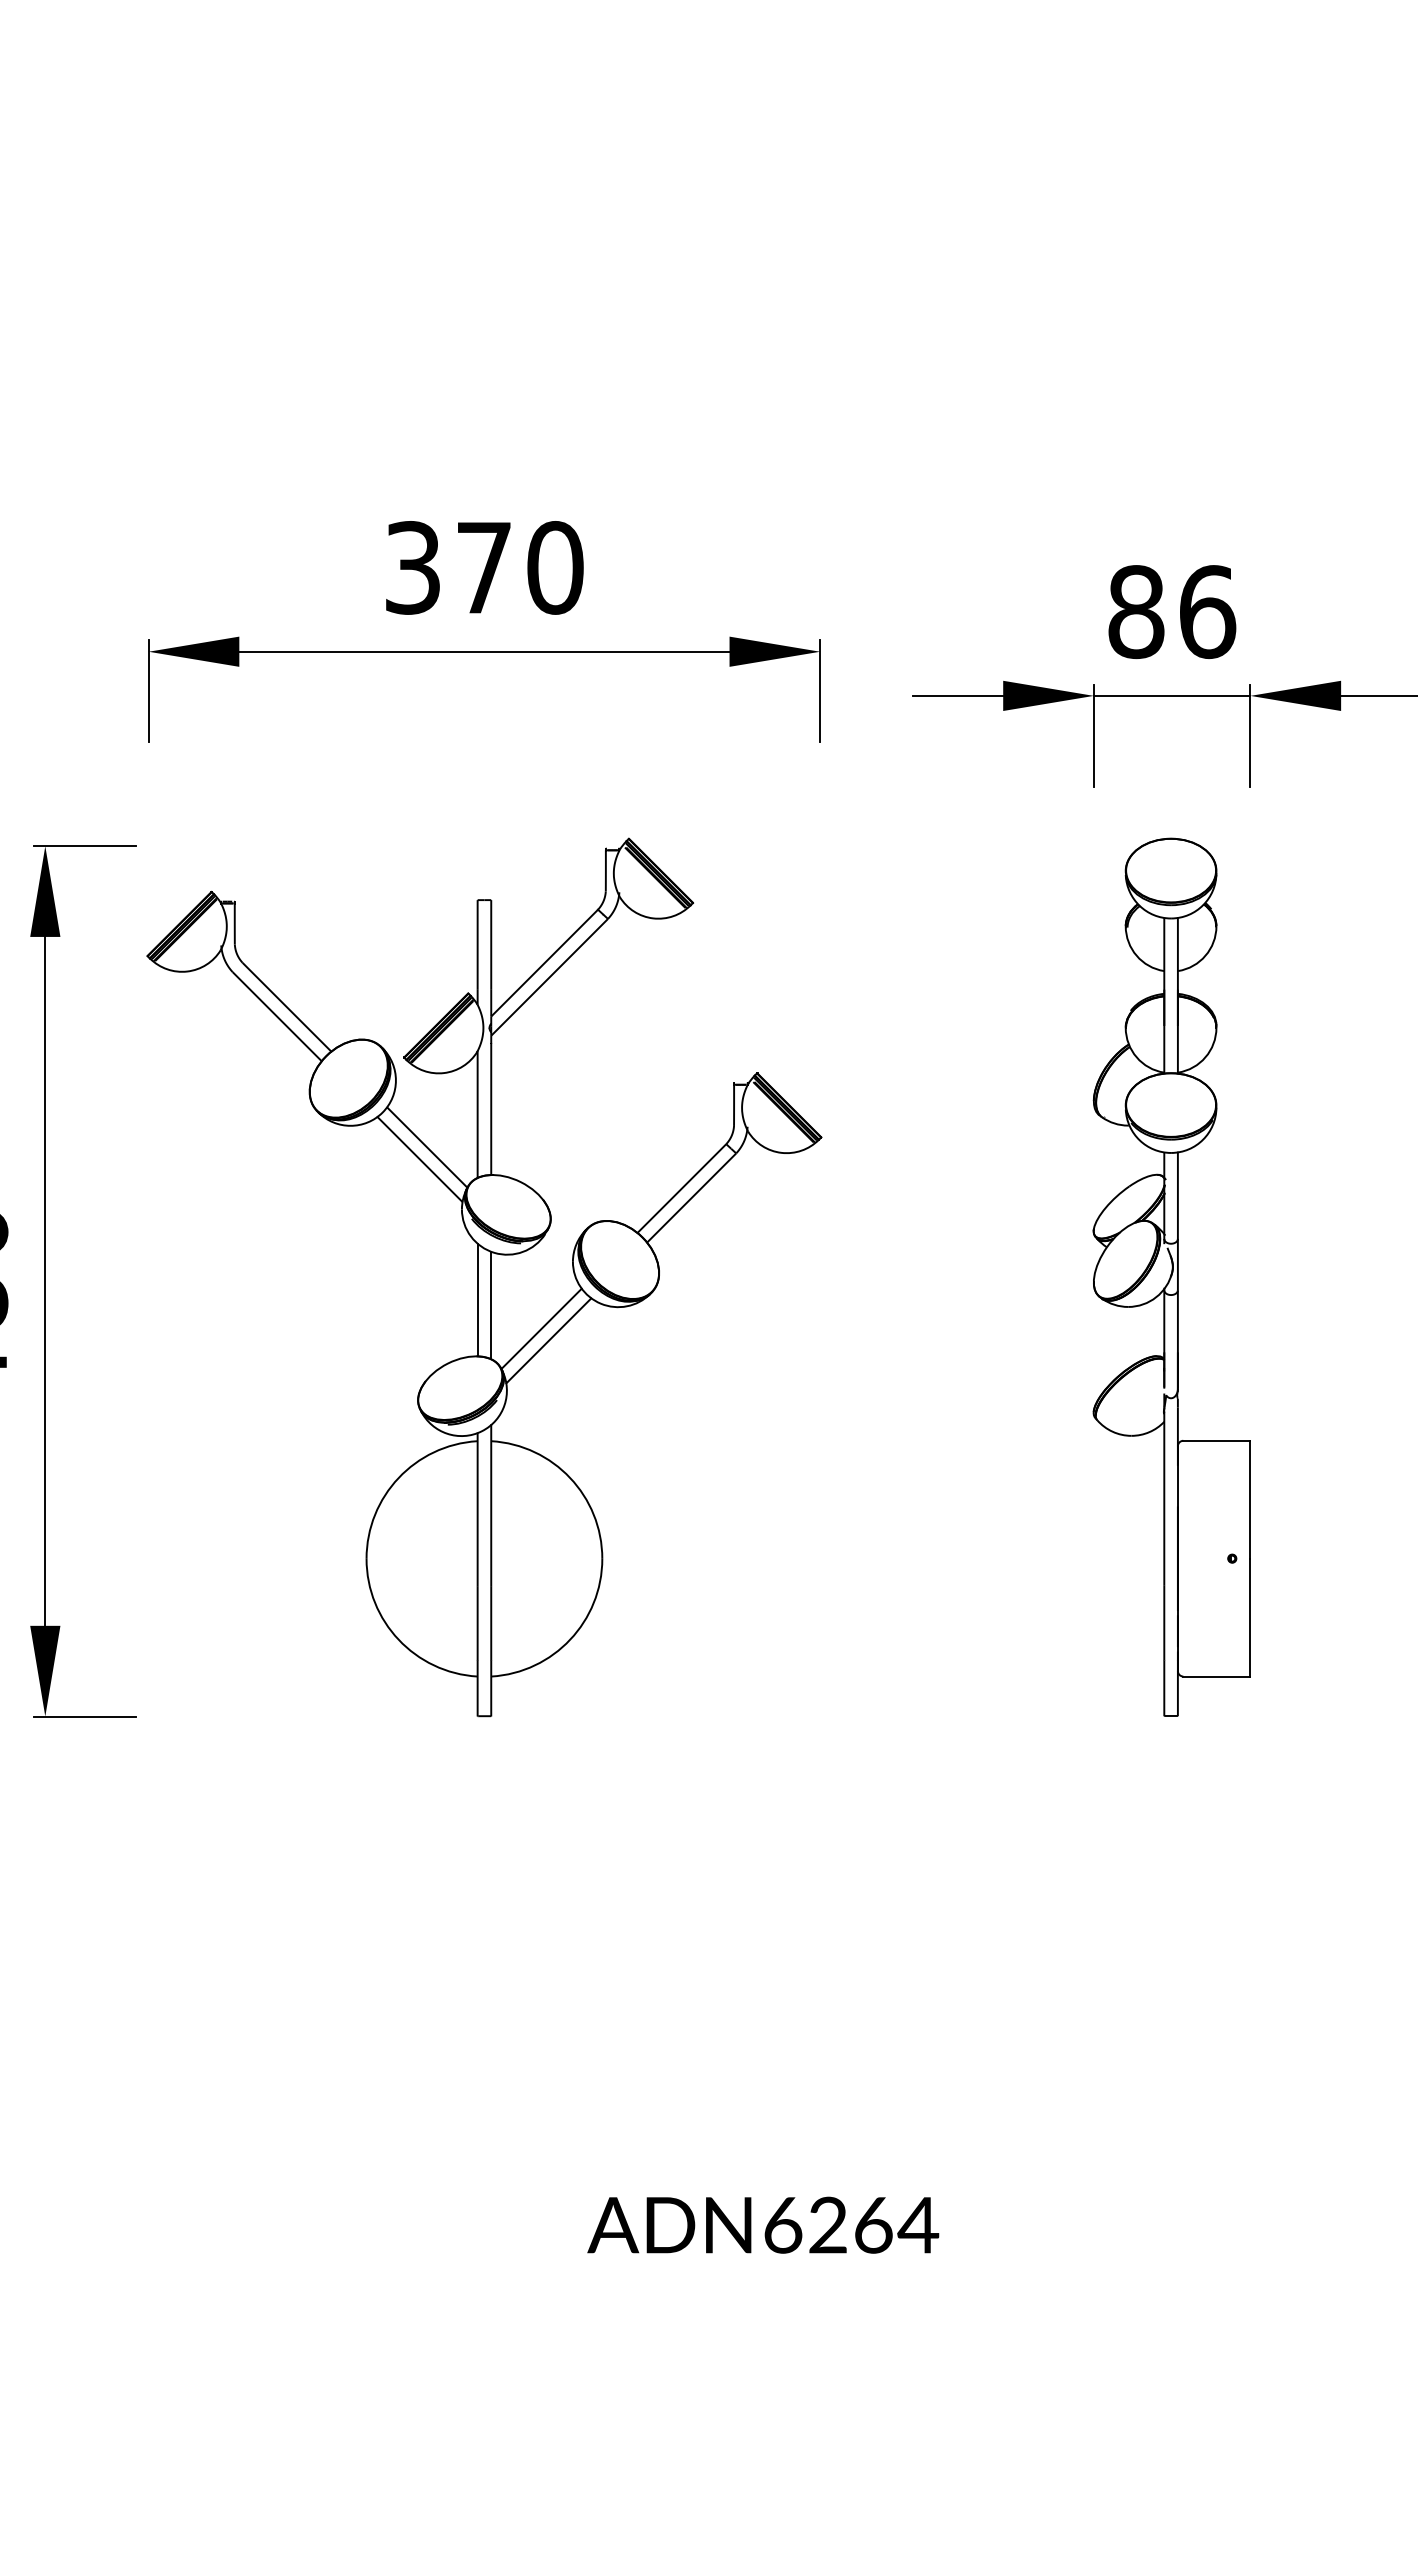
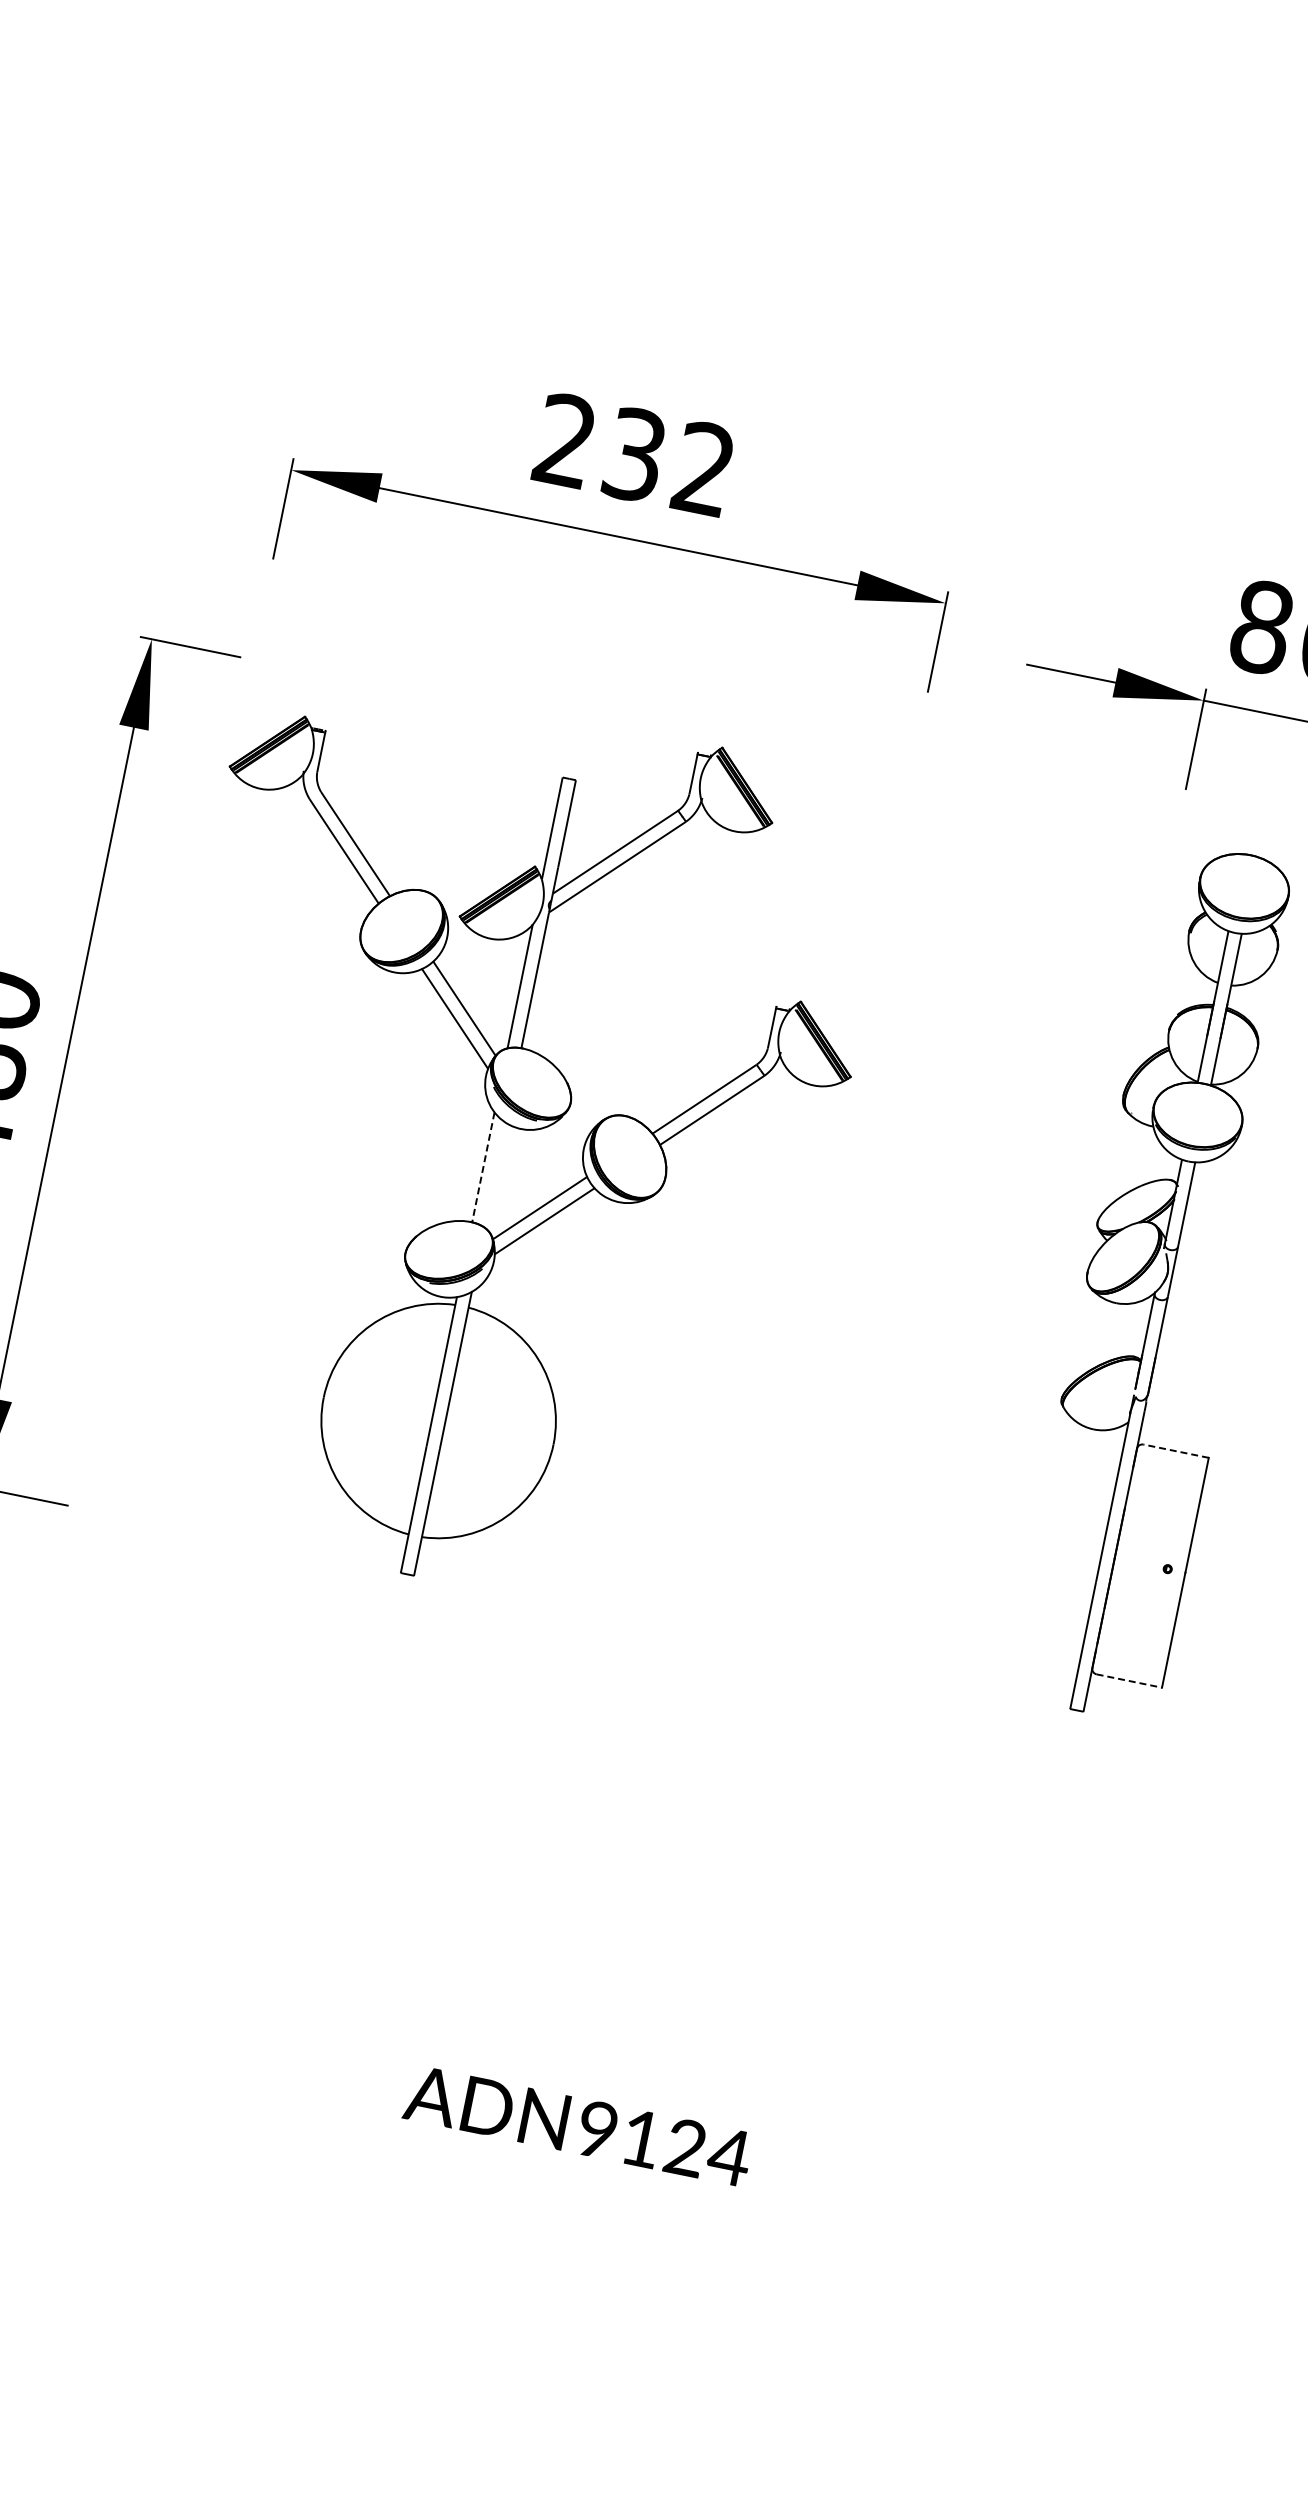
text: (484, 567) -> (635, 454), 370 -> 232
line: (477, 1300) -> (483, 1167), solid -> dashed
line: (491, 1305) -> (495, 1175), removed
line: (1216, 1440) -> (1175, 1450), solid -> dashed
line: (1216, 1676) -> (1128, 1680), solid -> dashed
text: (828, 2224) -> (642, 2138), 6264 -> 9124

